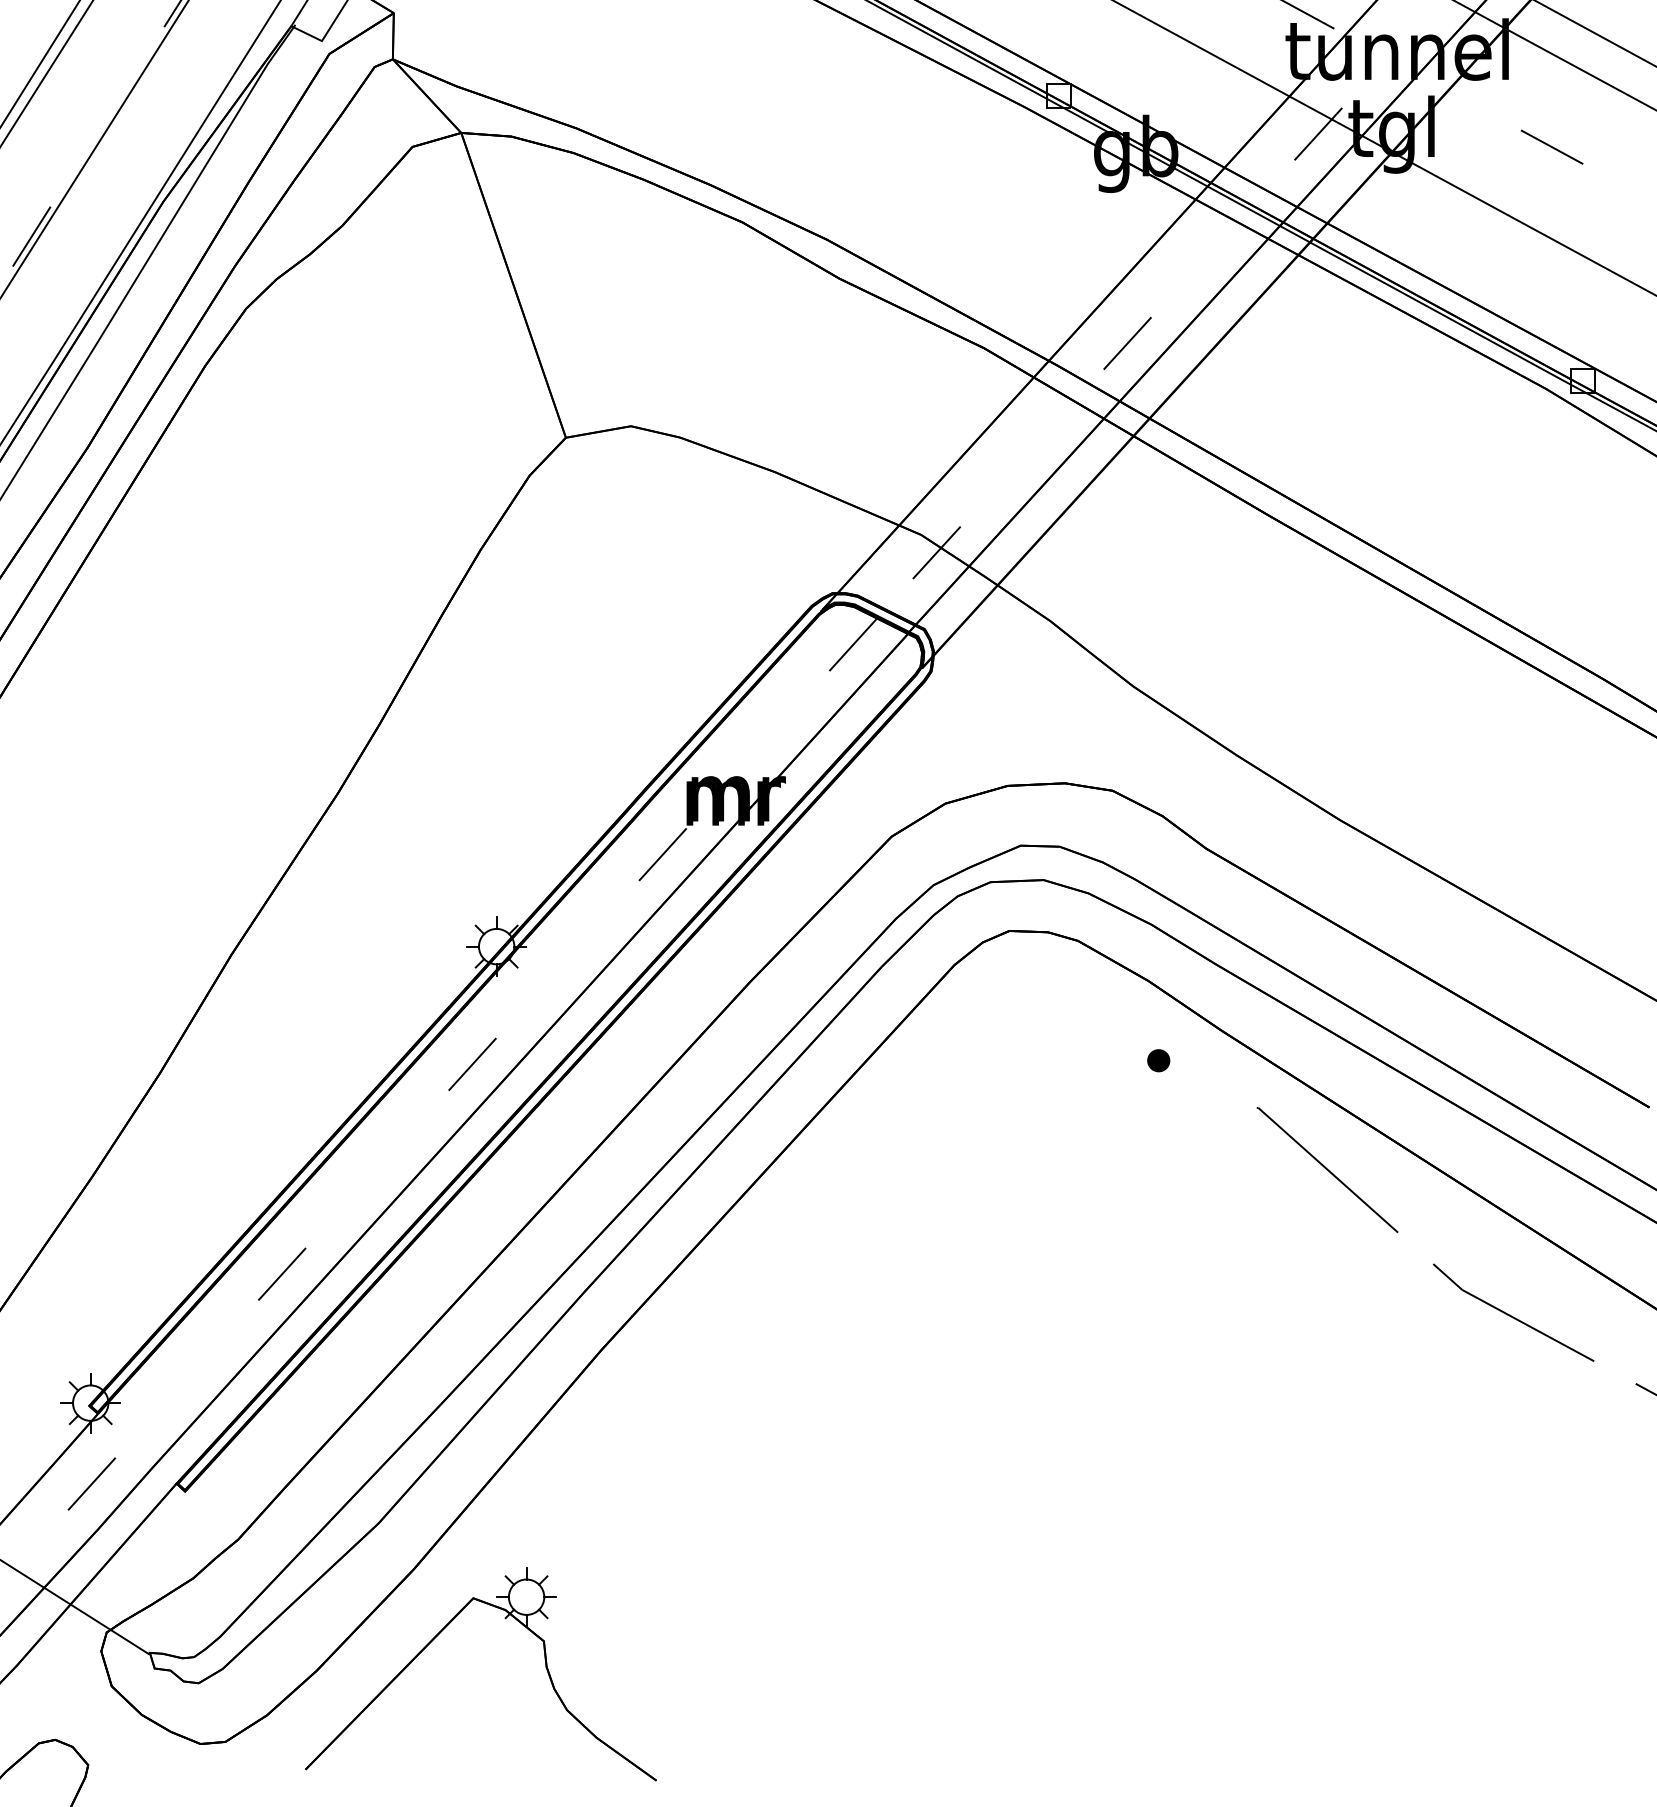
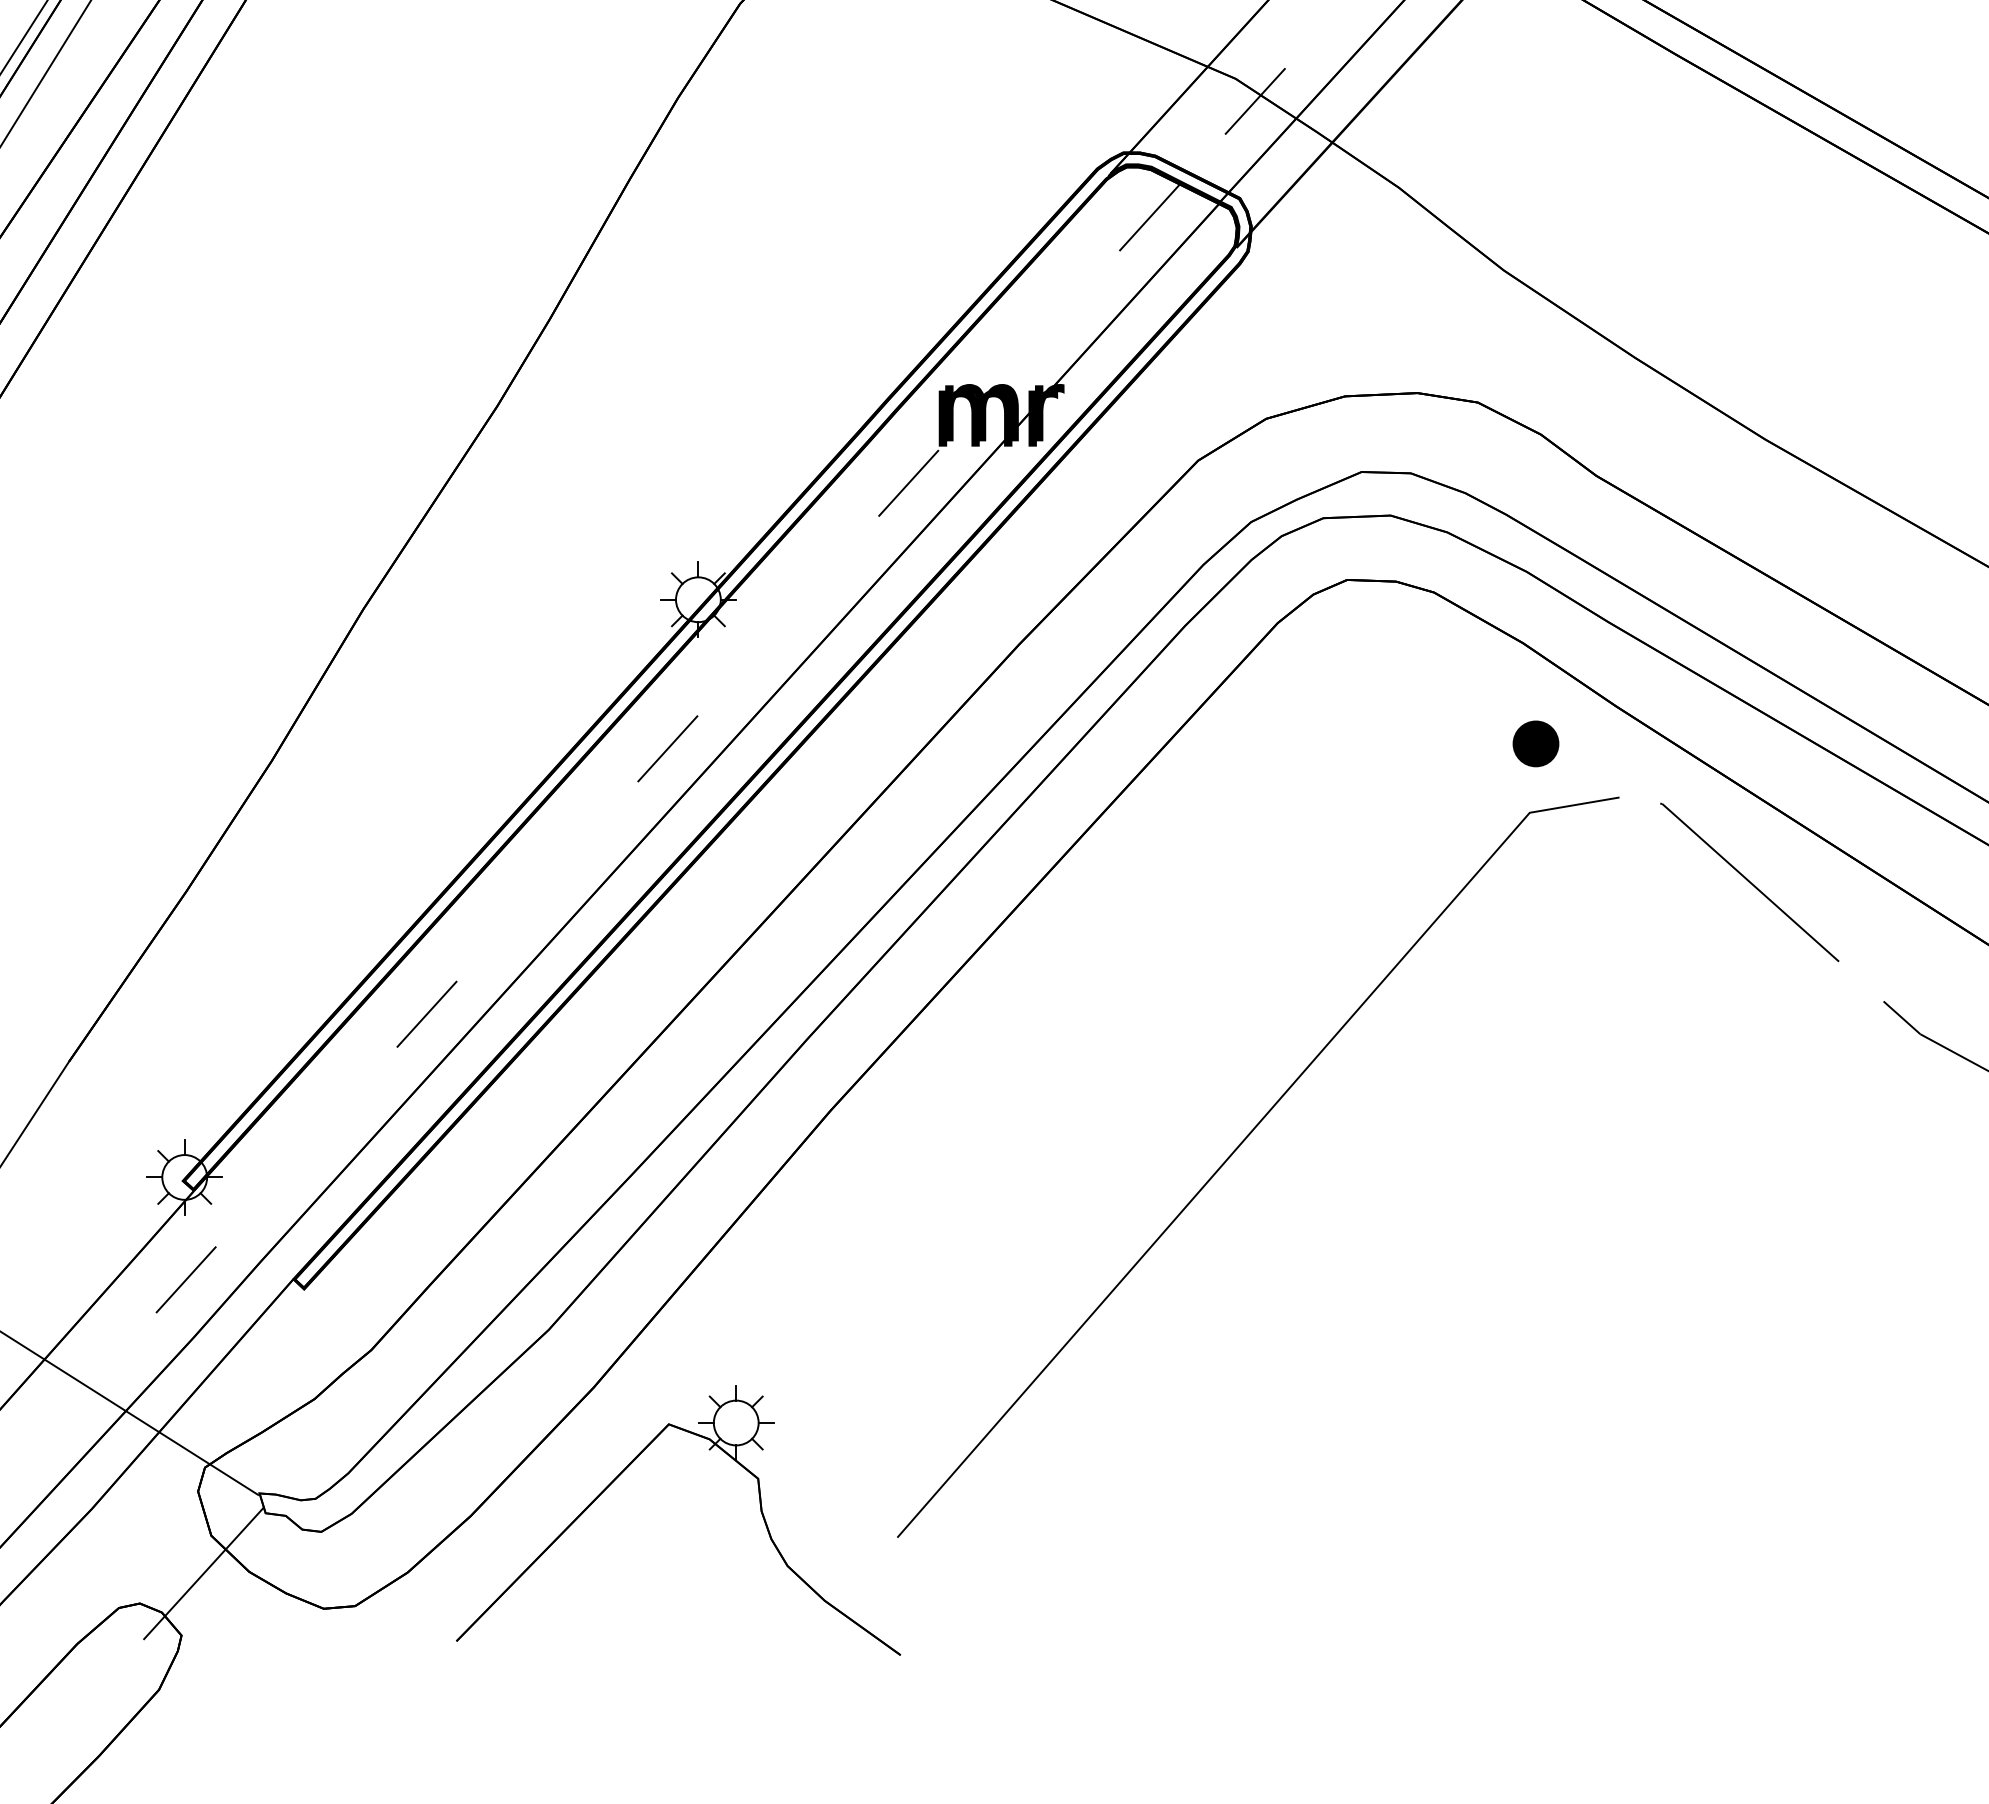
part: (1158, 1060) -> (1535, 743), size x1.67
line: (923, 1380) -> (1238, 1148), added
line: (105, 1716) -> (203, 1573), added

